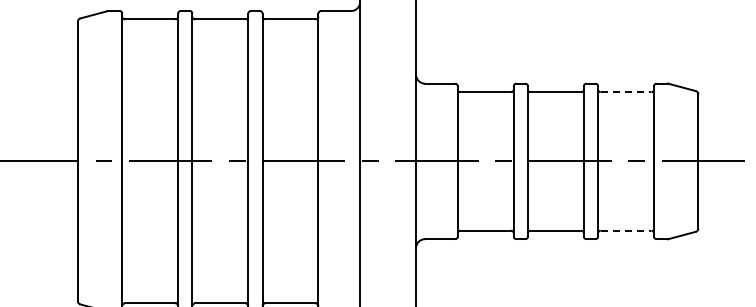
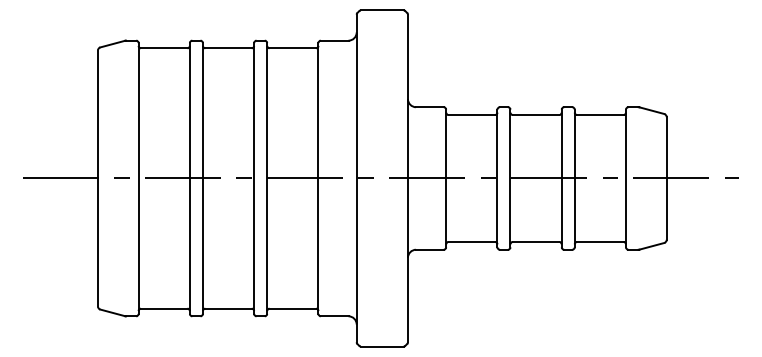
line: (626, 92) -> (600, 115), dashed -> solid
line: (626, 230) -> (600, 241), dashed -> solid

